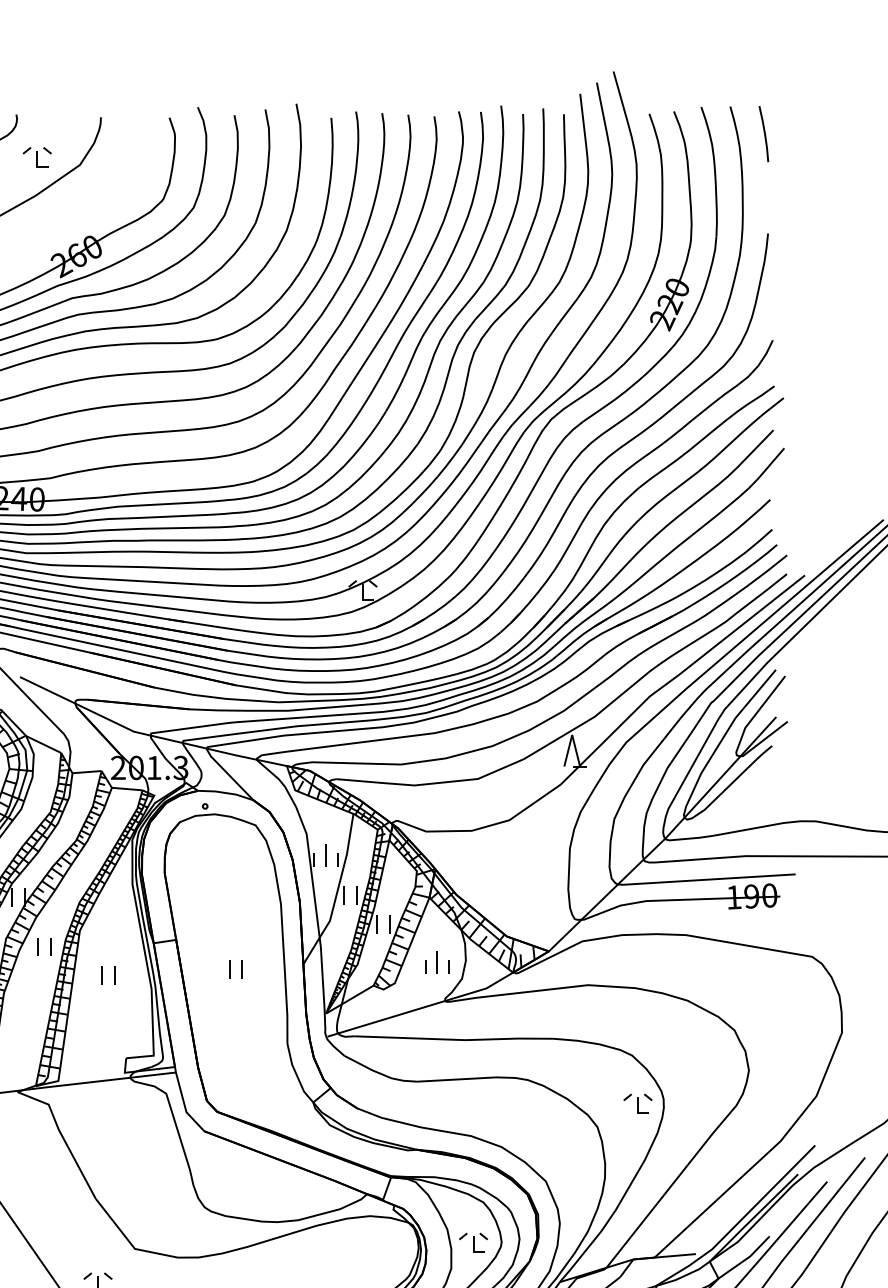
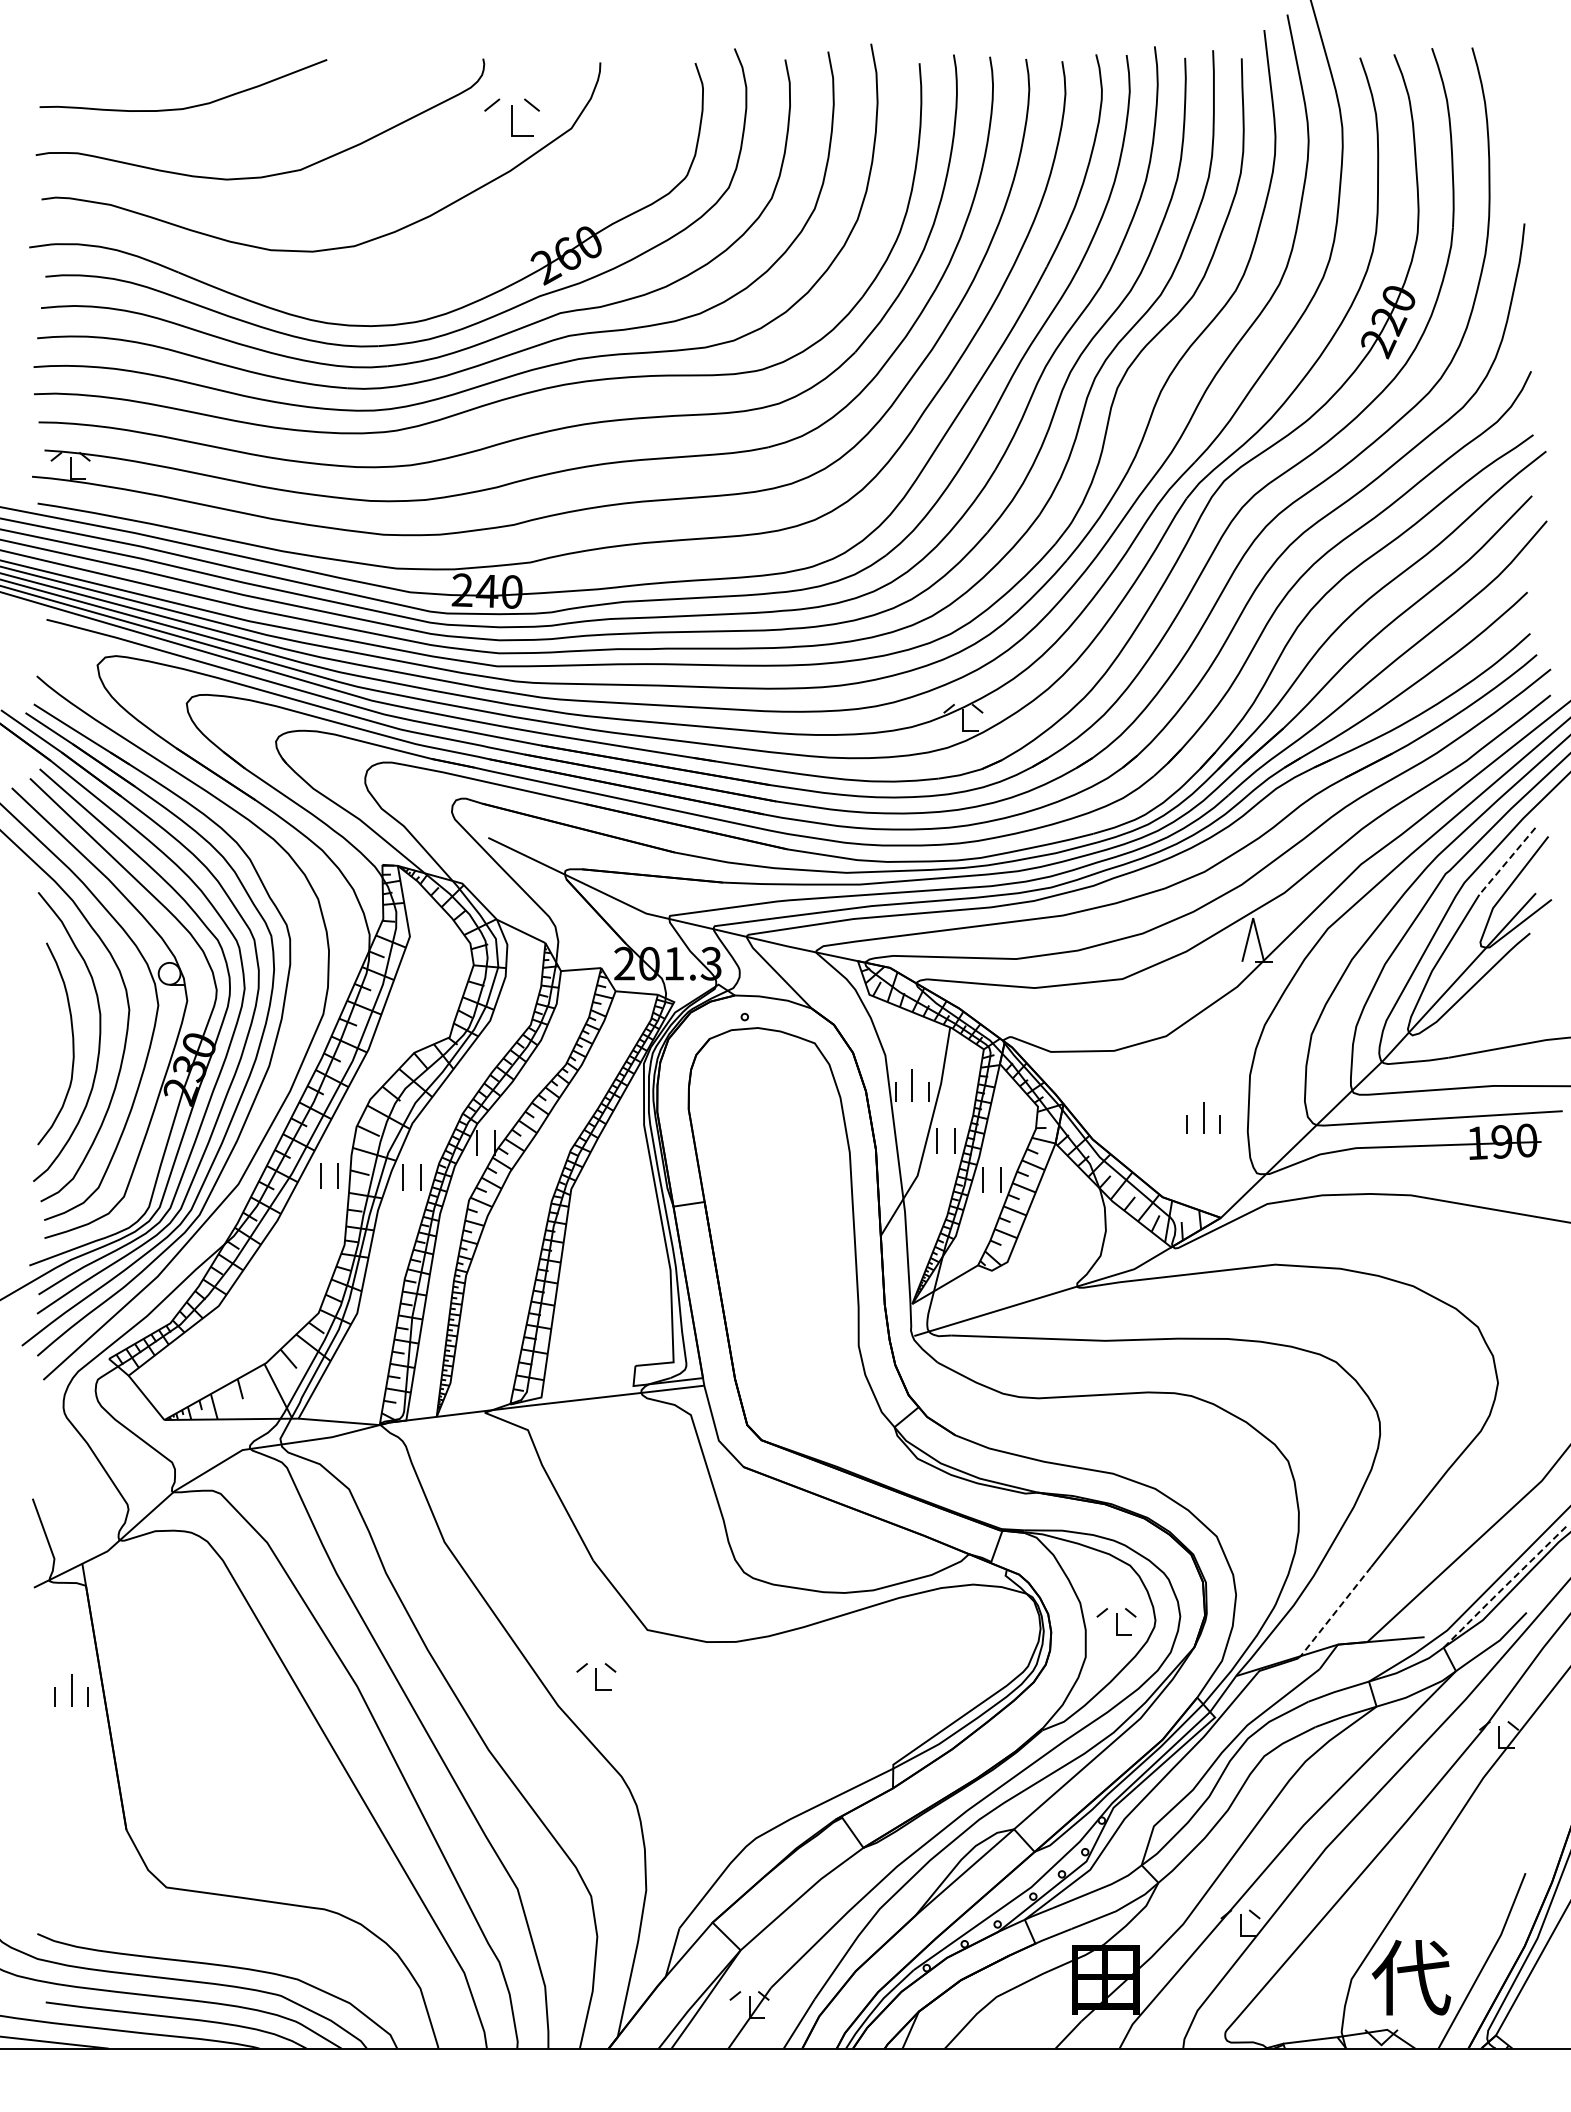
line: (764, 133) -> (1519, 85), removed
part: (37, 157) -> (512, 117), size x1.4
line: (755, 694) -> (1507, 861), solid -> dashed
part: (38, 946) -> (514, 1211), removed
part: (437, 961) -> (1203, 1117), moved
part: (230, 969) -> (779, 1242), removed
part: (102, 975) -> (602, 1251), removed
part: (638, 1103) -> (1344, 1428), removed
line: (753, 1218) -> (1504, 1587), solid -> dashed
line: (631, 1235) -> (1335, 1611), solid -> dashed

